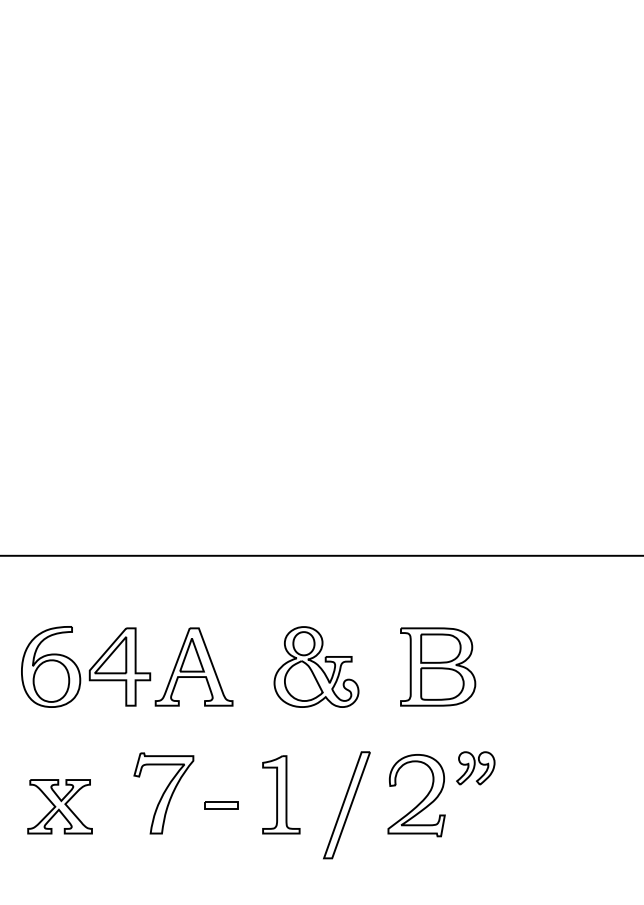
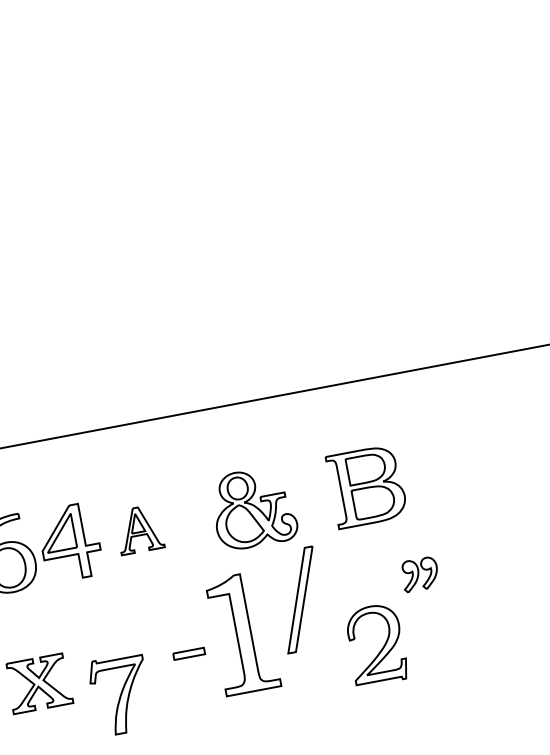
part: (193, 666) -> (138, 529), size x0.6
part: (163, 793) -> (120, 695), moved
part: (281, 794) -> (243, 633), size x1.6
part: (421, 800) -> (381, 648), moved
part: (346, 805) -> (299, 600), moved

